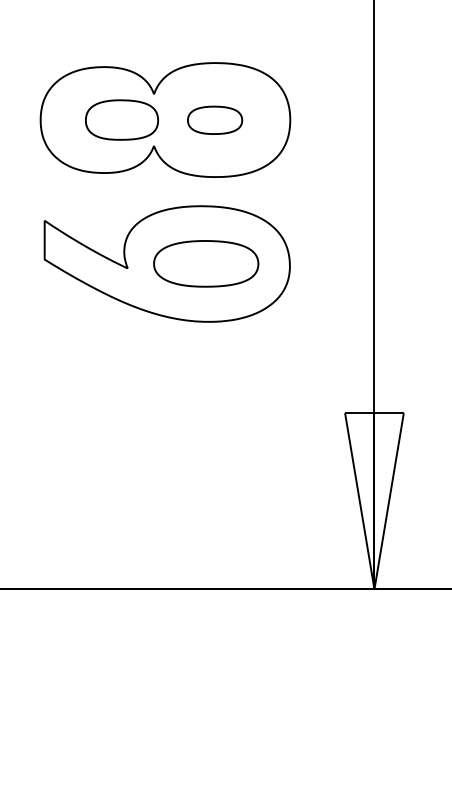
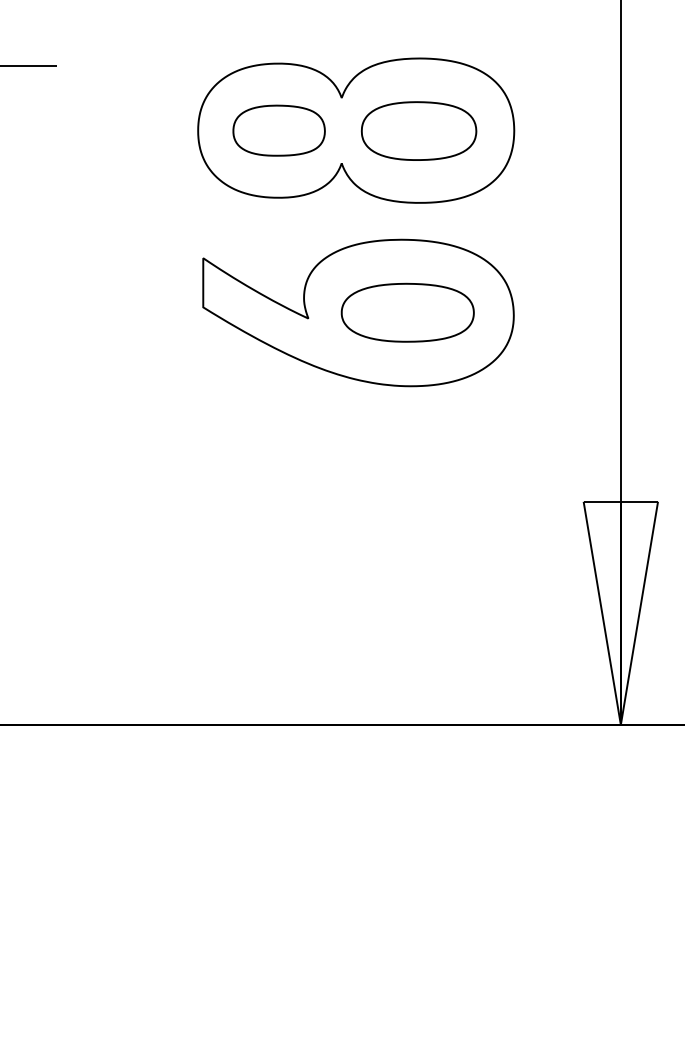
part: (121, 119) -> (278, 130), moved
part: (214, 119) -> (418, 130), size x1.67

